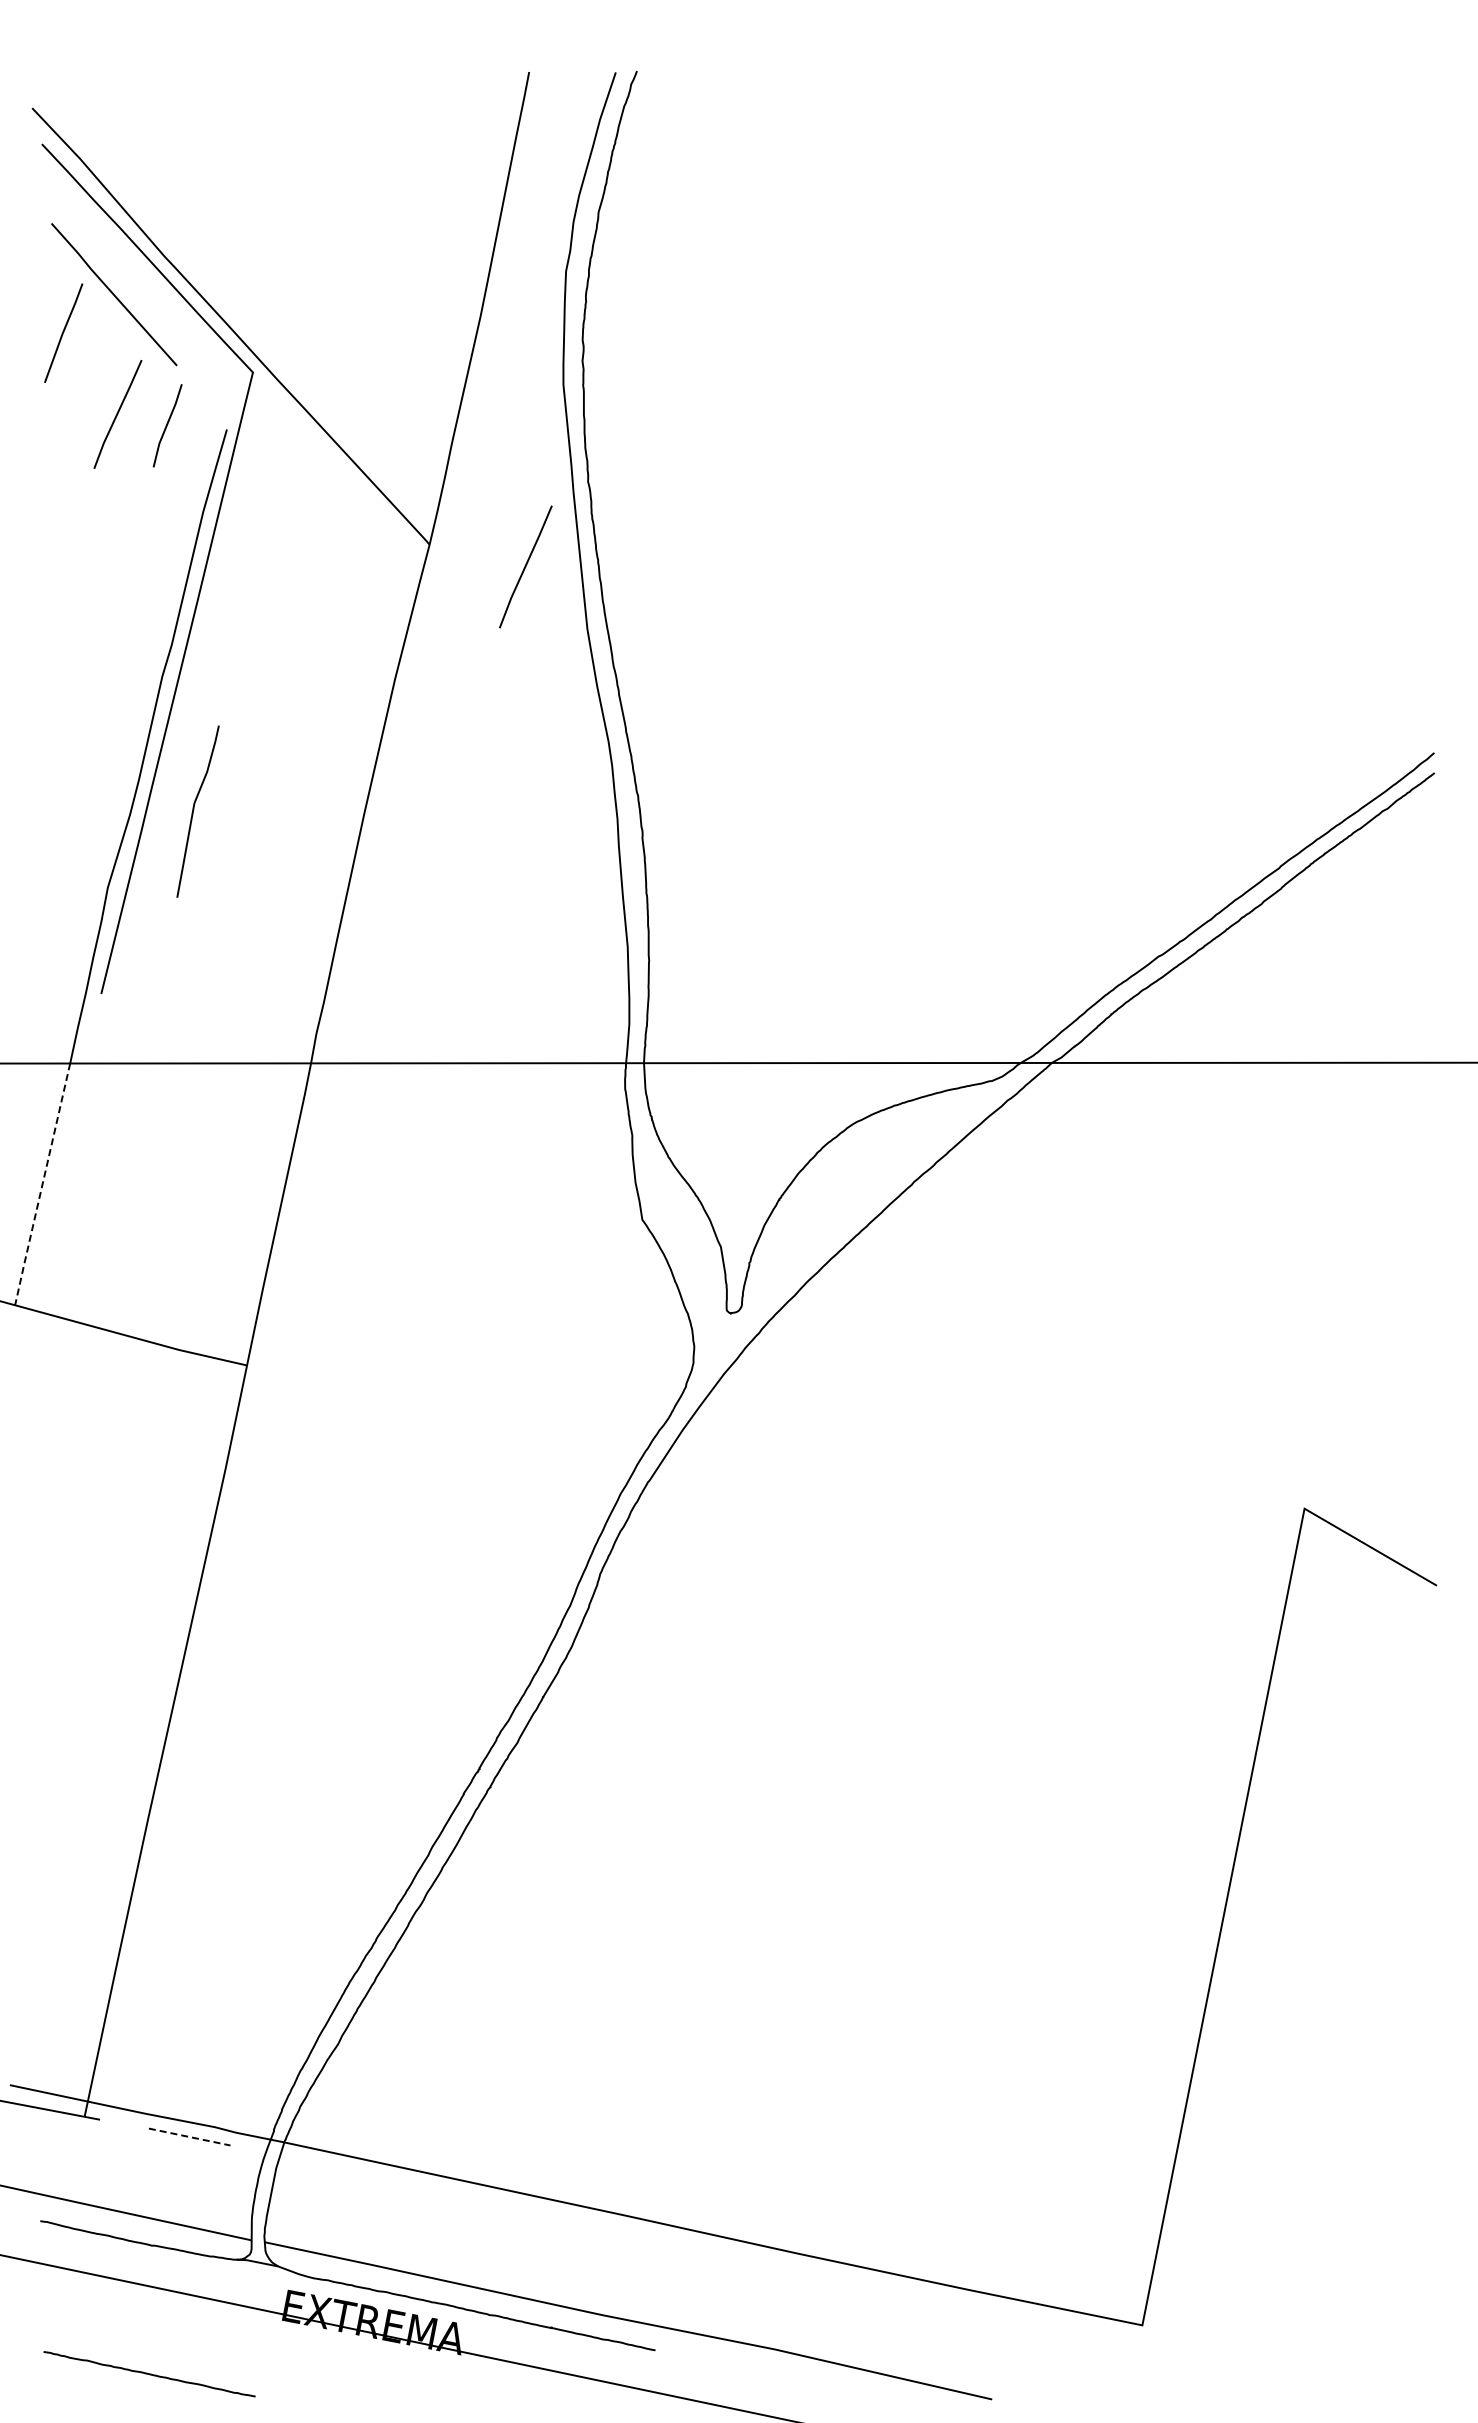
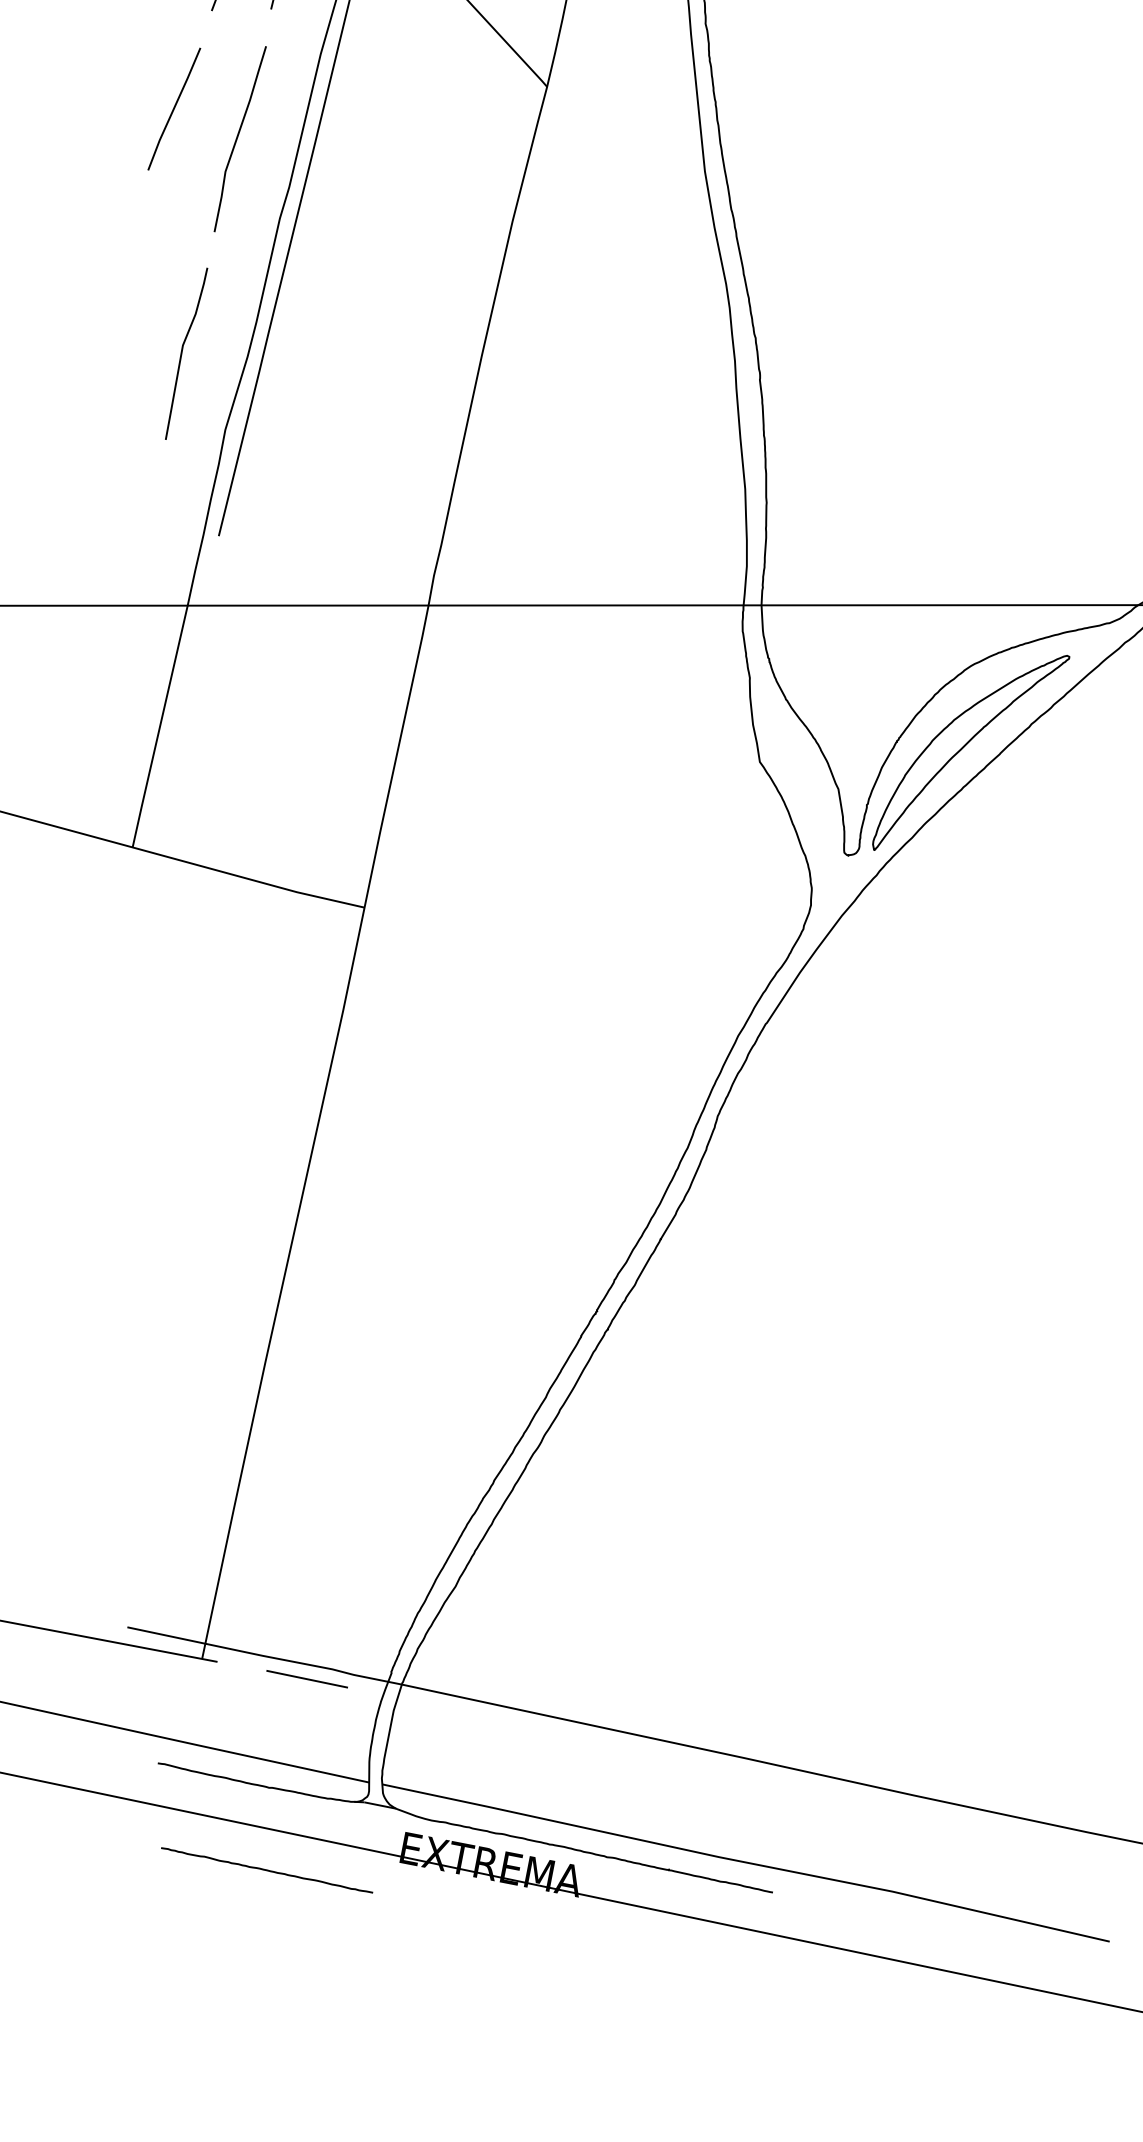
line: (525, 566) -> (174, 108), moved
curve: (120, 596) -> (238, 138), added
curve: (194, 809) -> (183, 351), moved
line: (42, 1184) -> (160, 726), dashed -> solid
part: (847, 1204) -> (965, 746), added
line: (189, 2137) -> (307, 1679), dashed -> solid
line: (149, 2374) -> (267, 1870), moved

